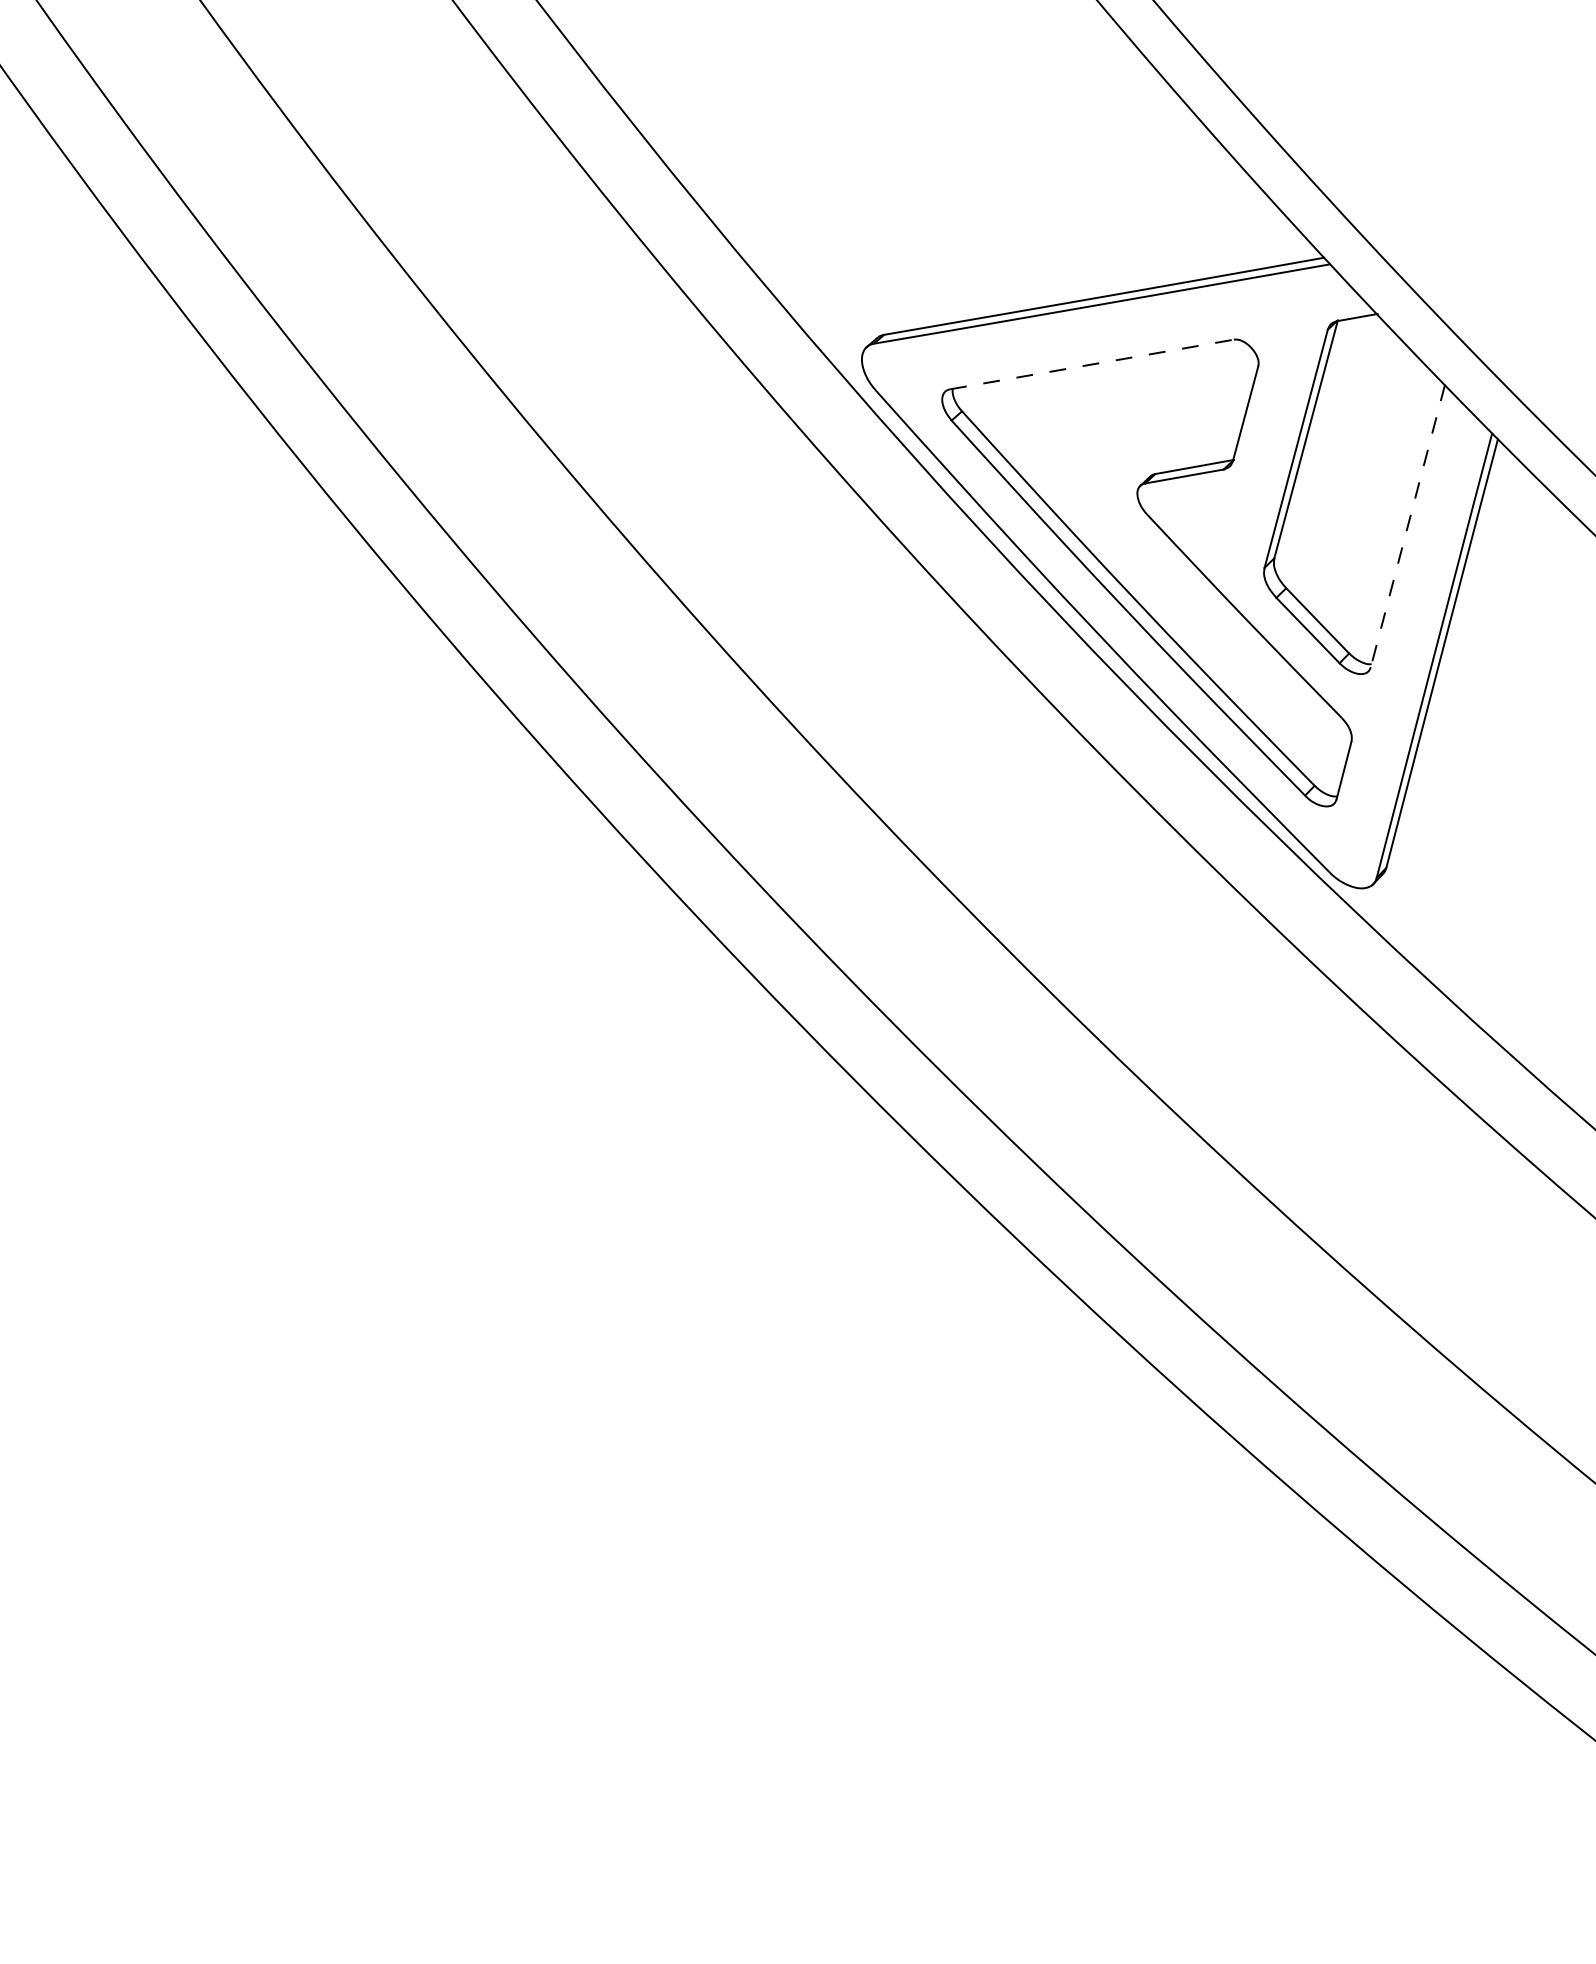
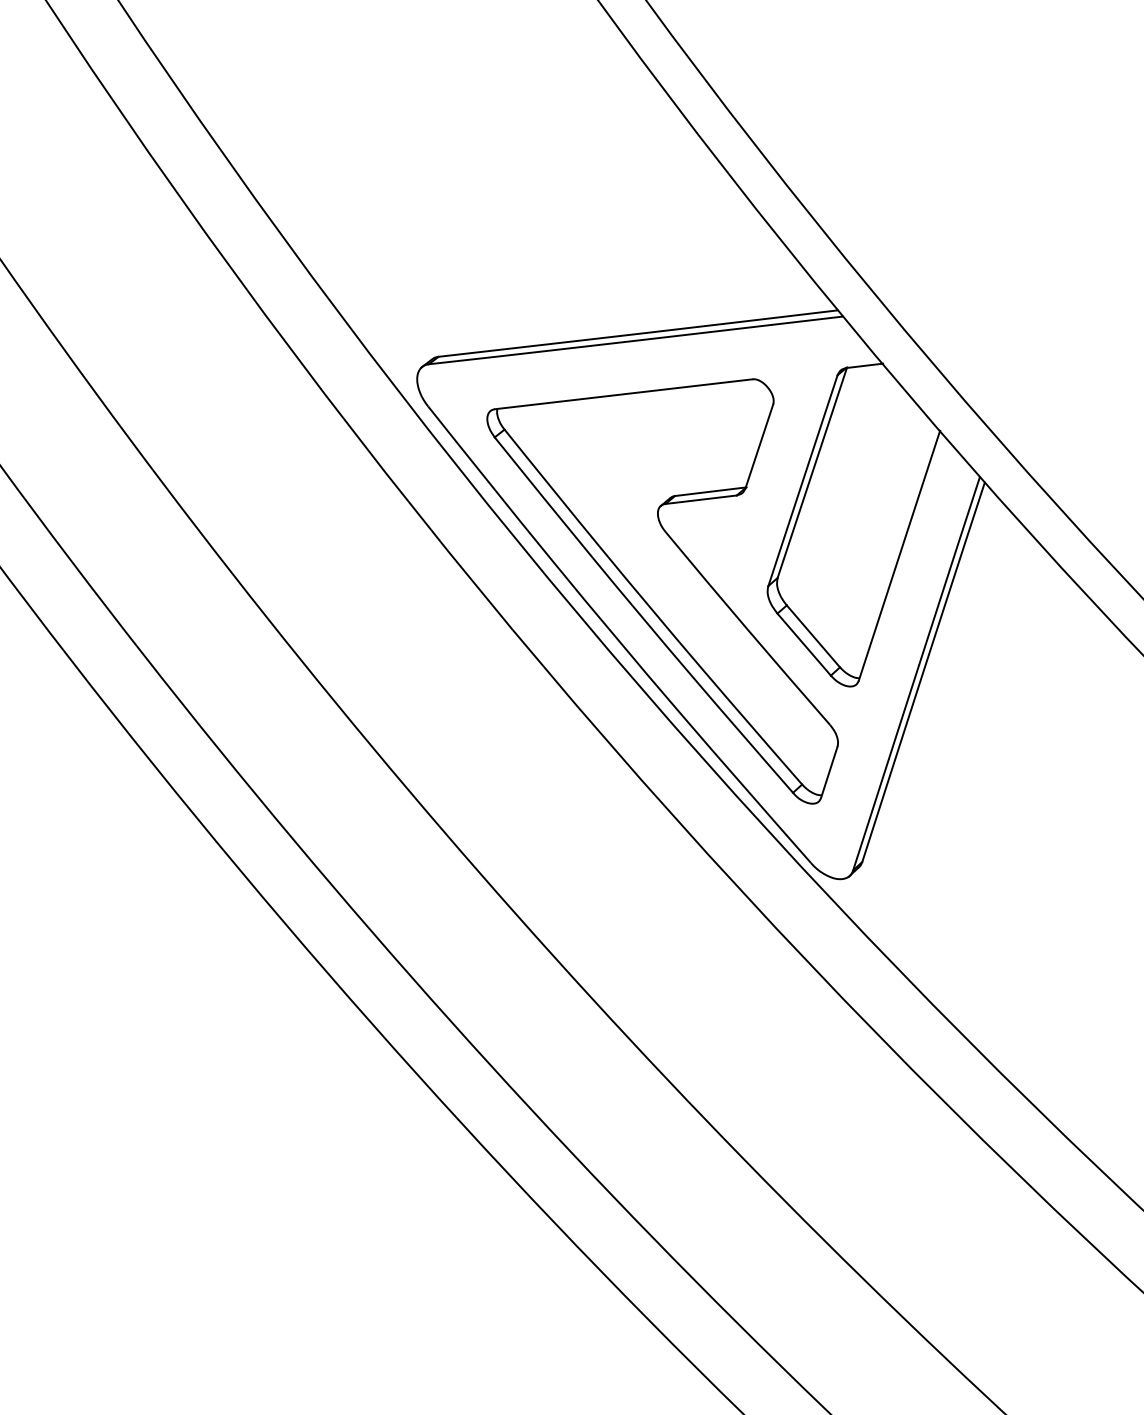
line: (1091, 364) -> (623, 394), dashed -> solid
line: (1407, 525) -> (899, 555), dashed -> solid

